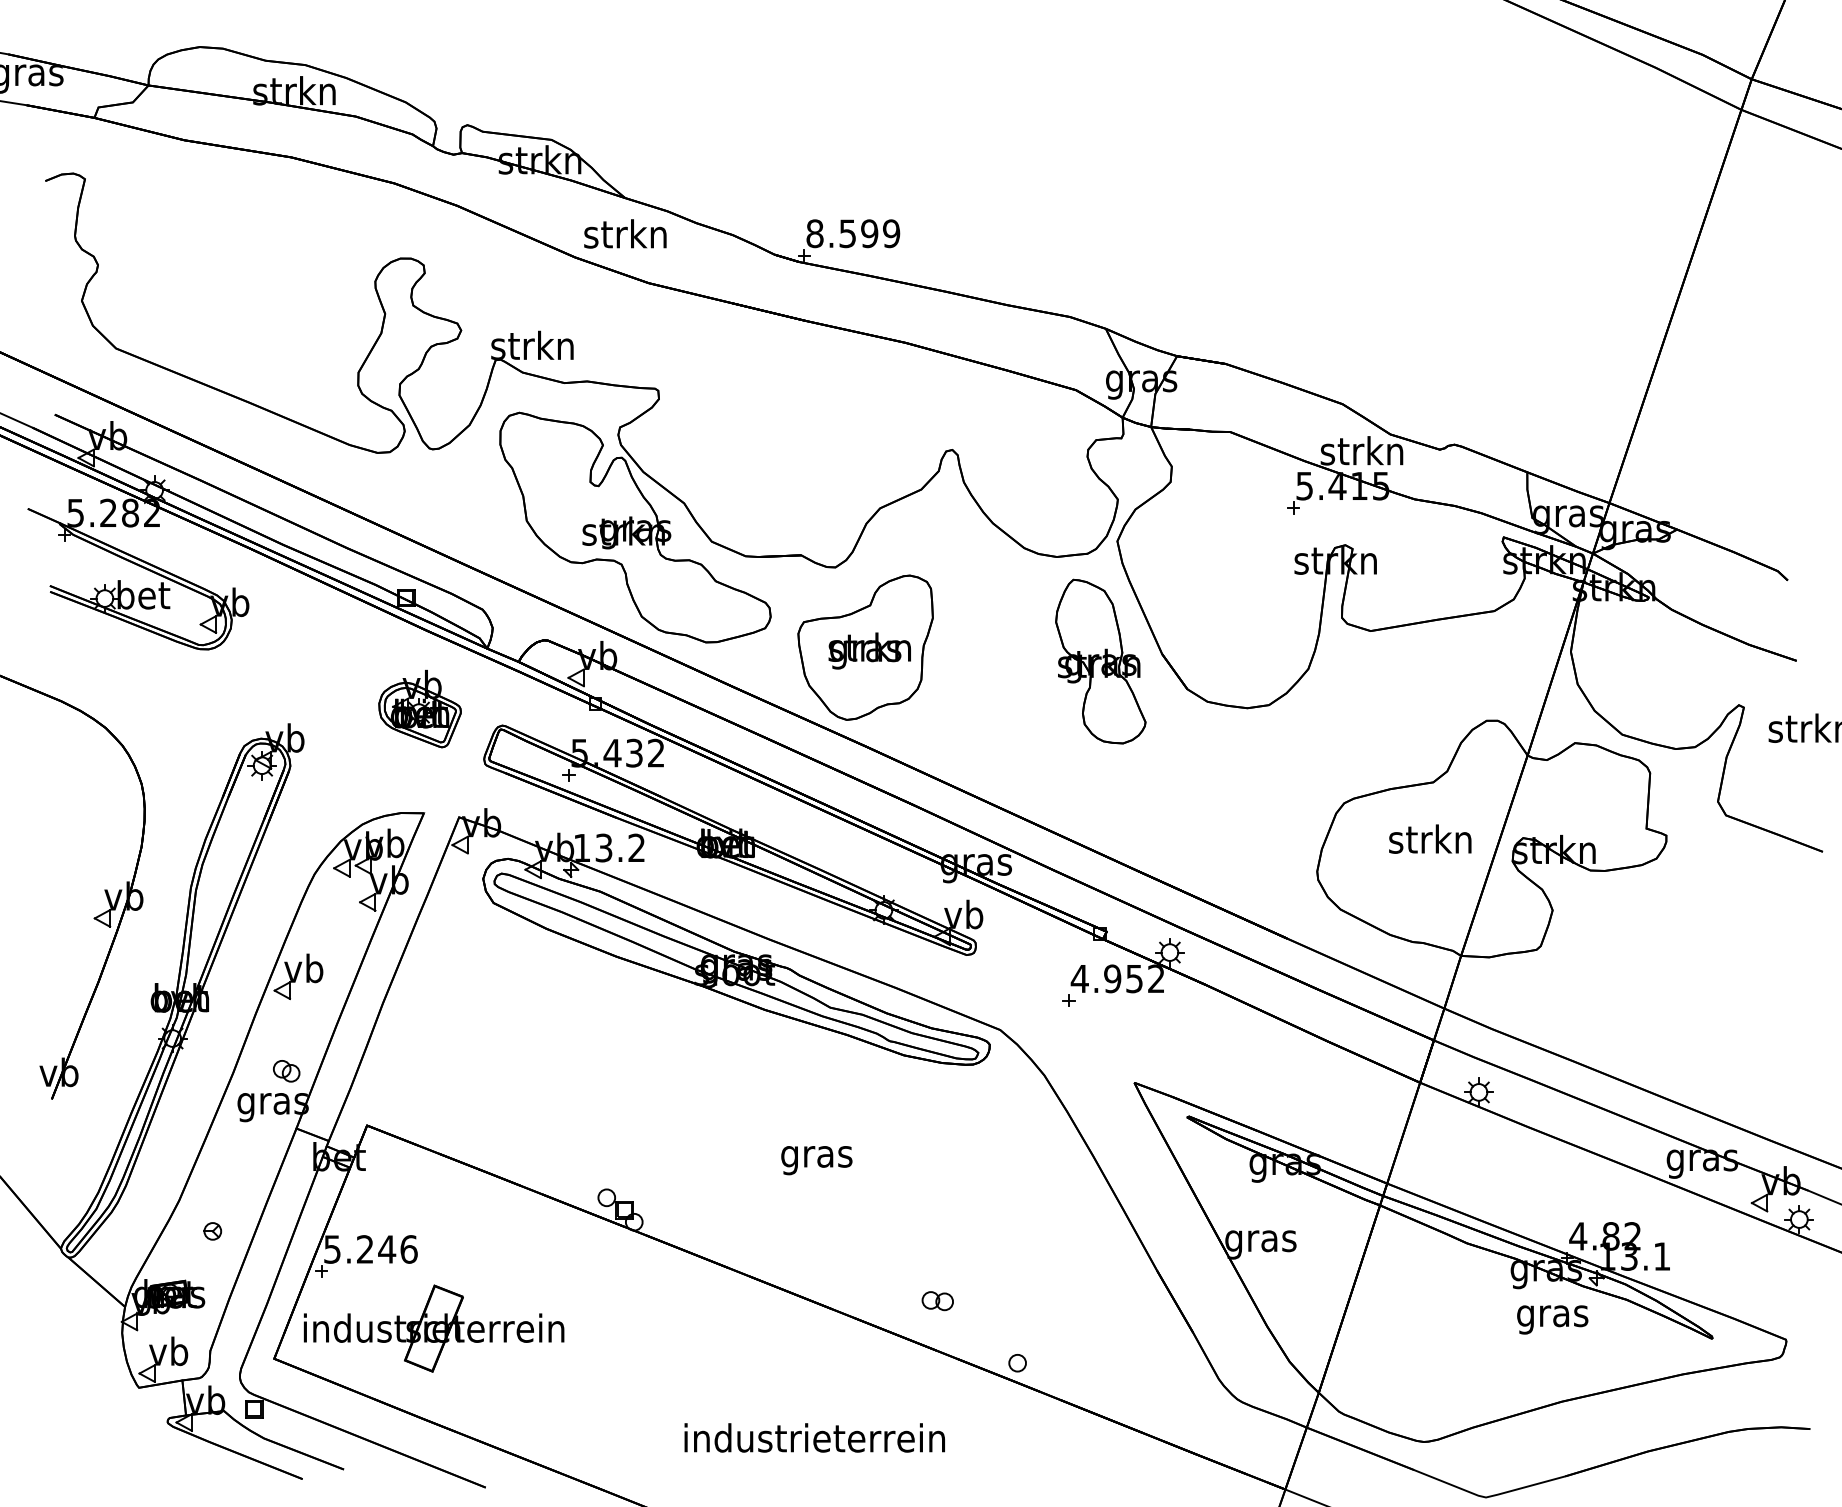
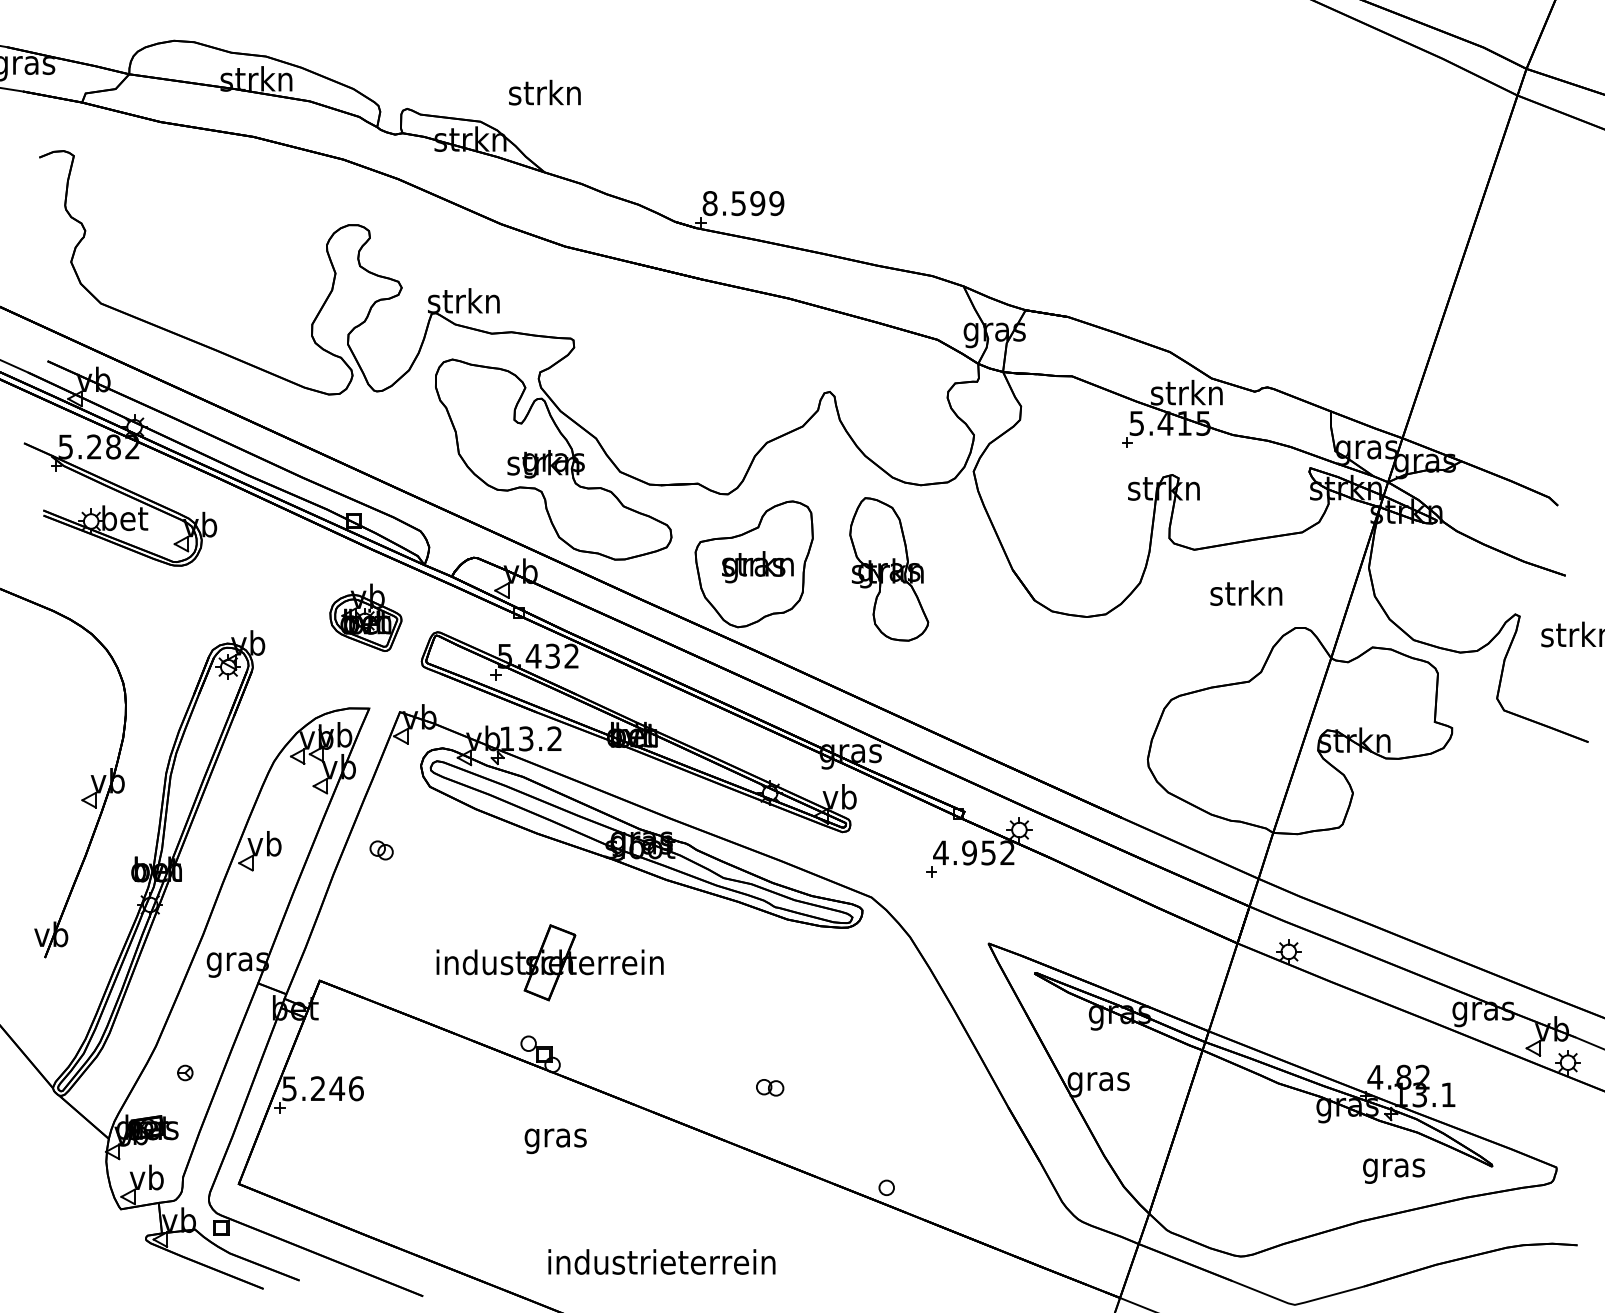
text: (624, 233) -> (544, 92), moved
part: (1101, 661) -> (889, 569), moved
text: (1430, 838) -> (1246, 592), moved
part: (286, 1071) -> (381, 850), moved
text: (816, 1160) -> (555, 1141), moved
part: (938, 1300) -> (770, 1087), moved
text: (1553, 1319) -> (1394, 1170), moved
part: (433, 1328) -> (549, 962), moved
text: (814, 1437) -> (661, 1261), moved

